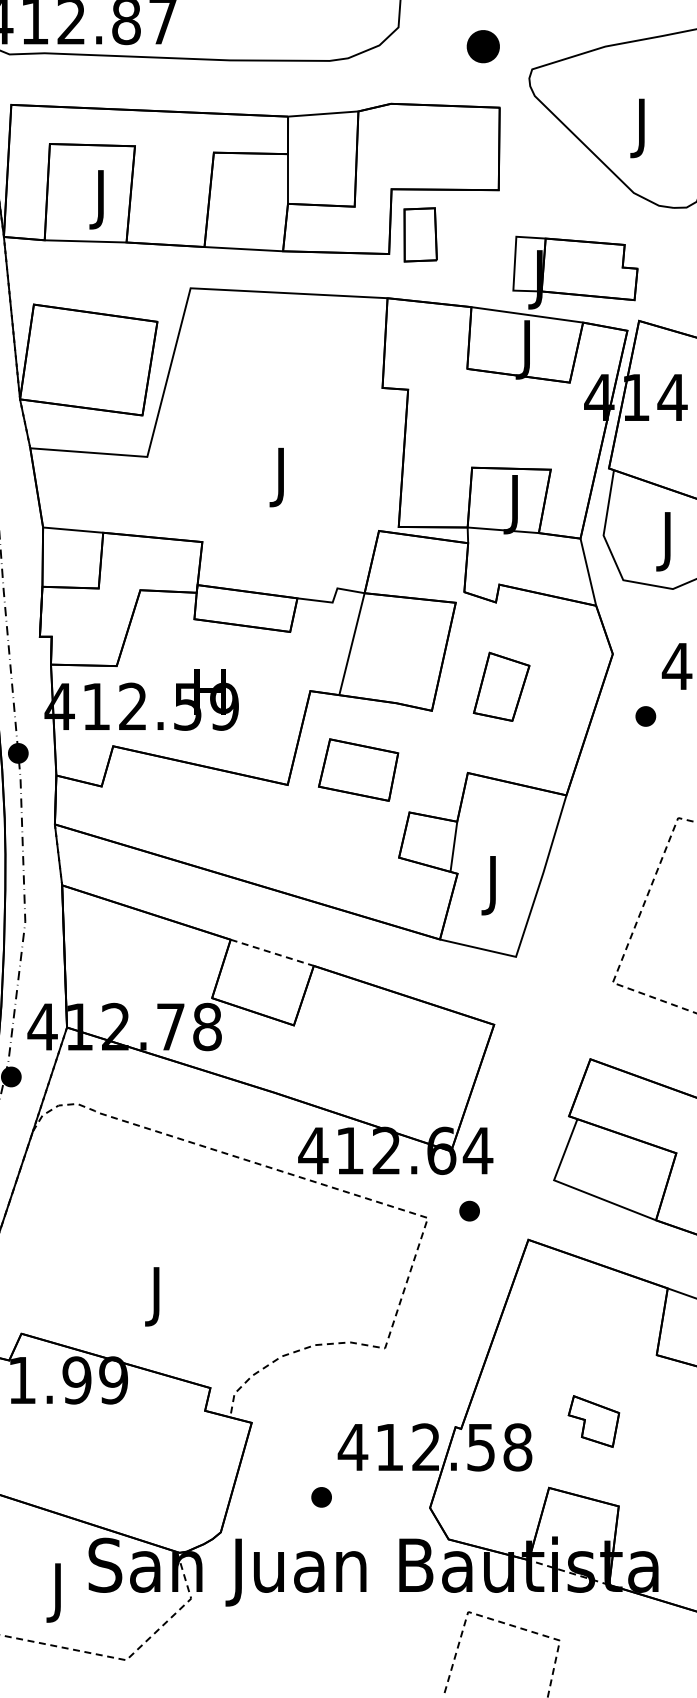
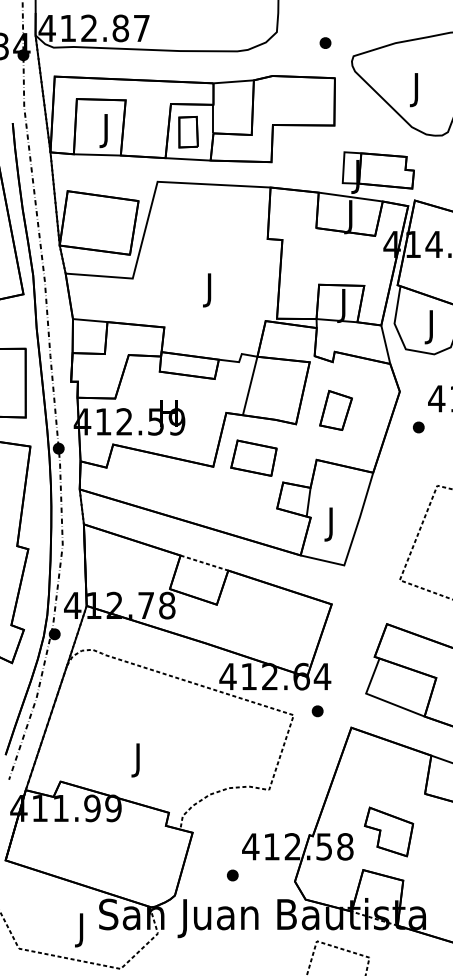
part: (483, 45) -> (325, 42), size x0.62
part: (420, 235) -> (188, 132), moved
part: (593, 1420) -> (388, 831), size x1.67

